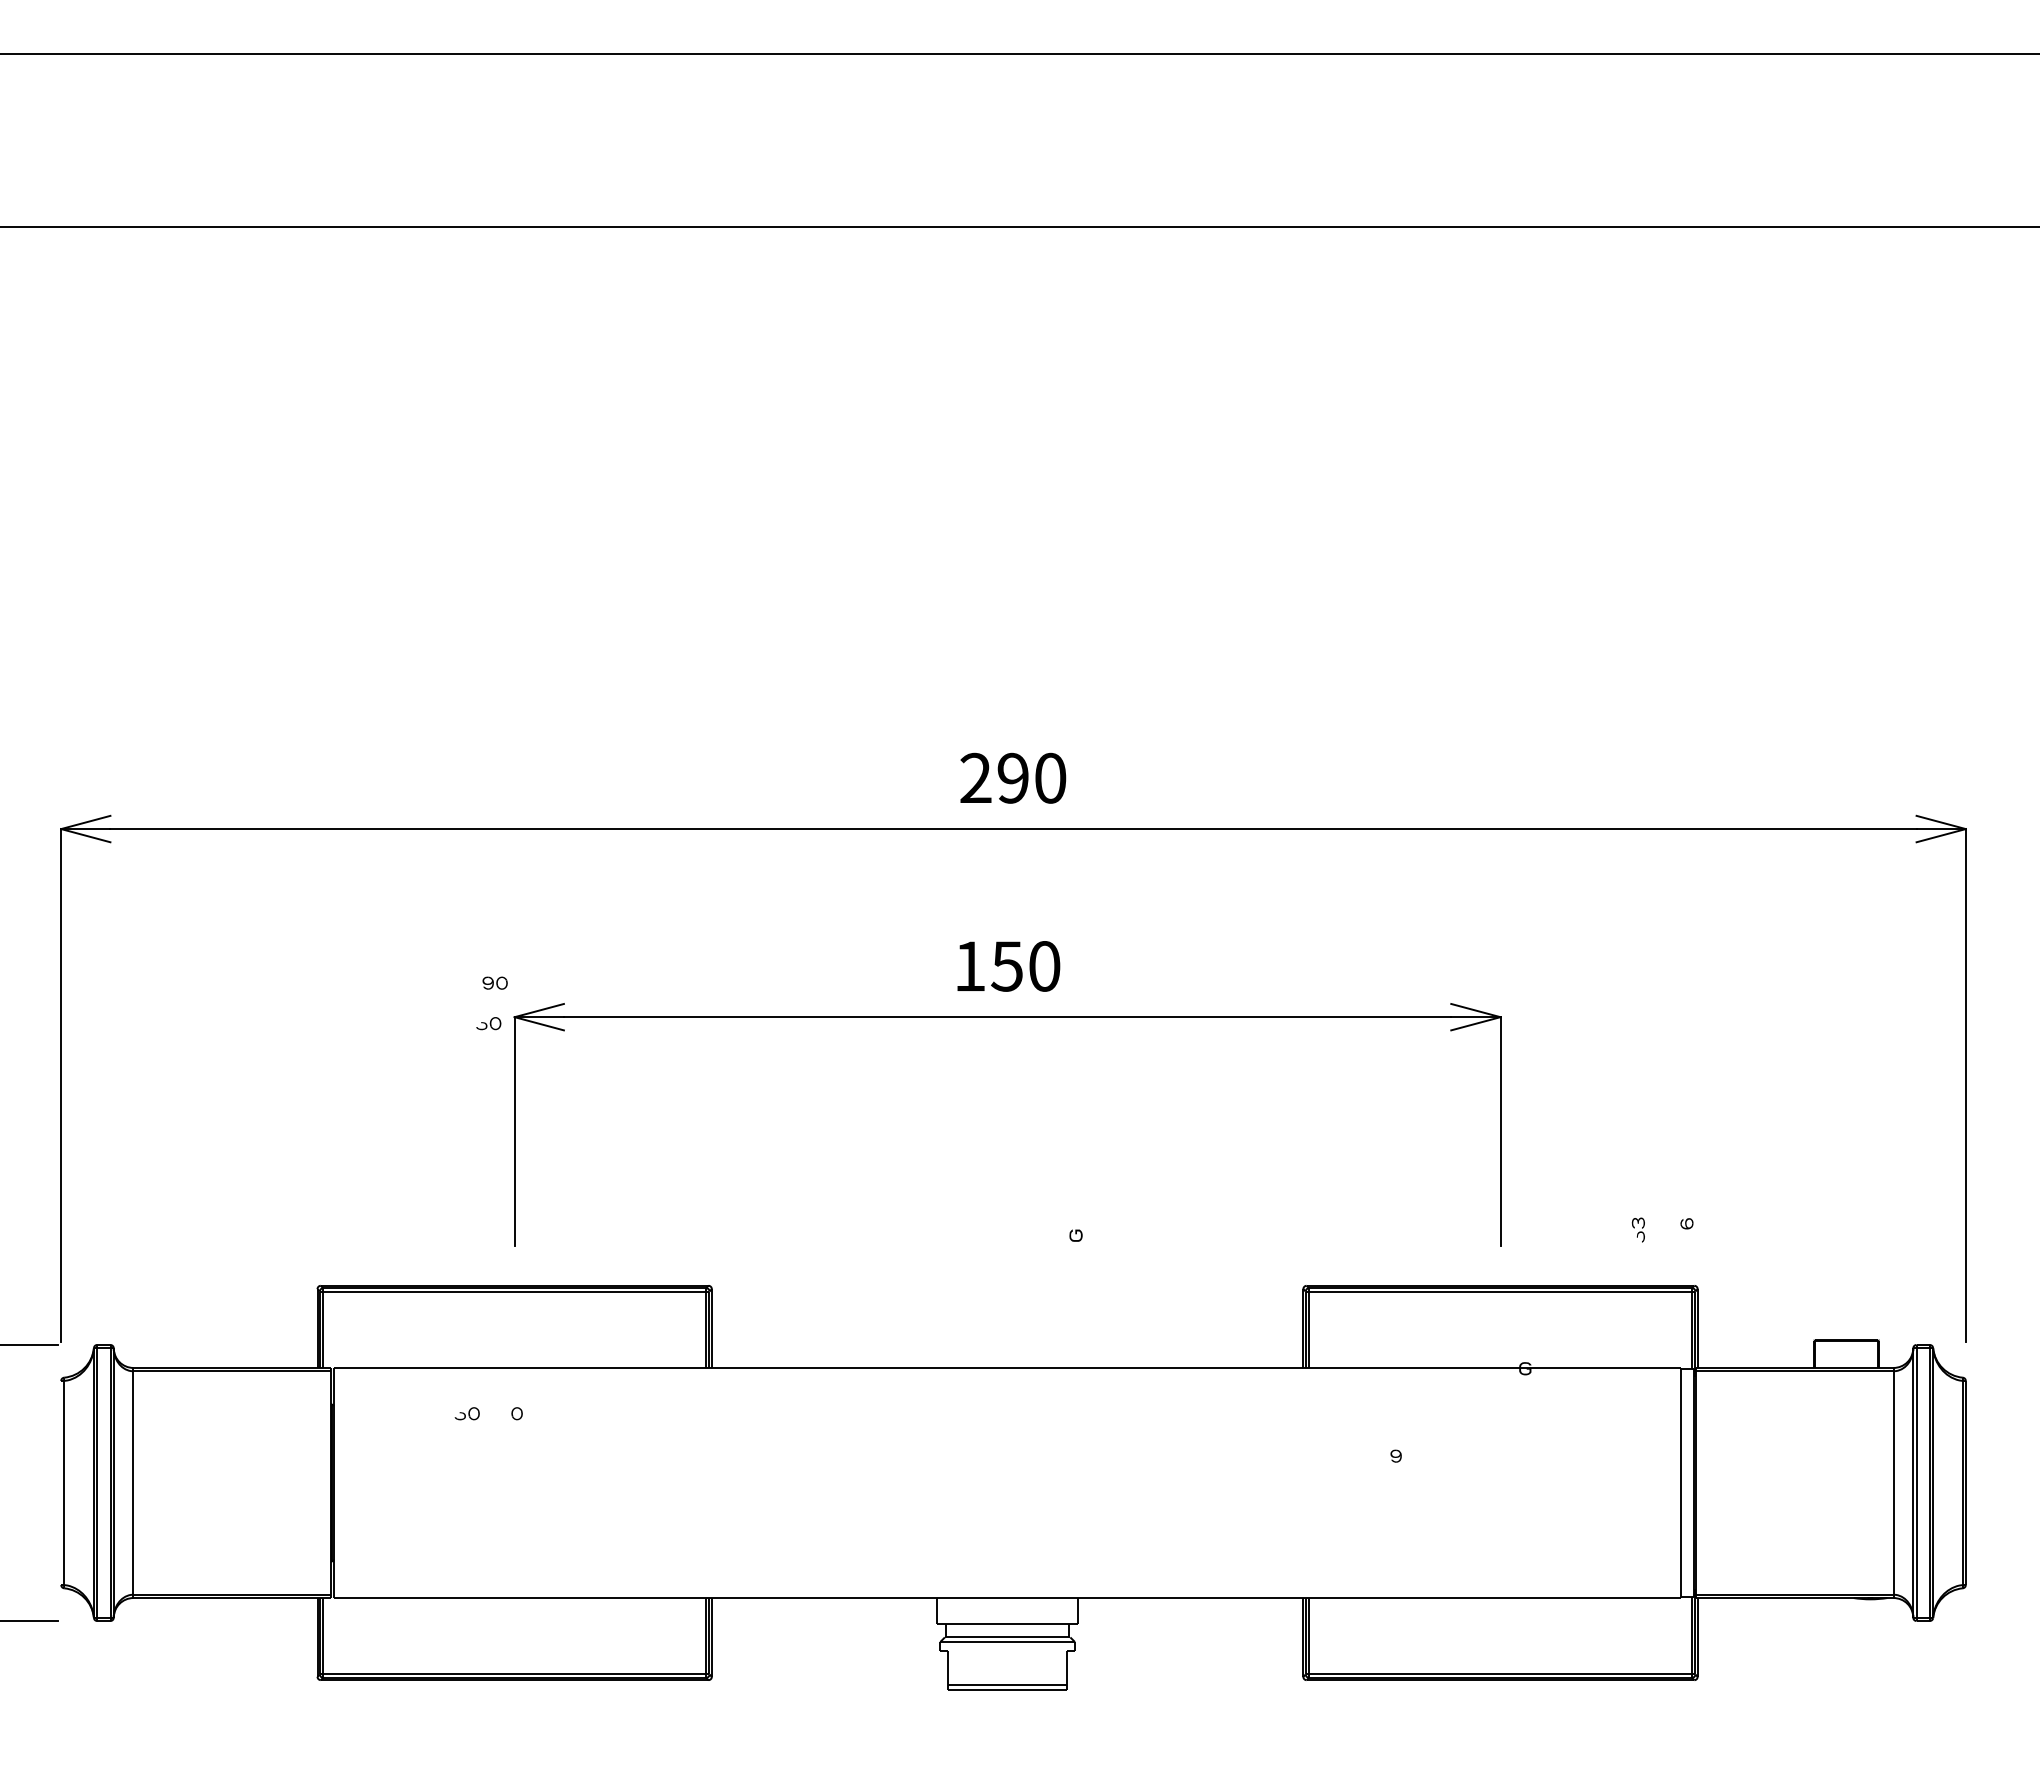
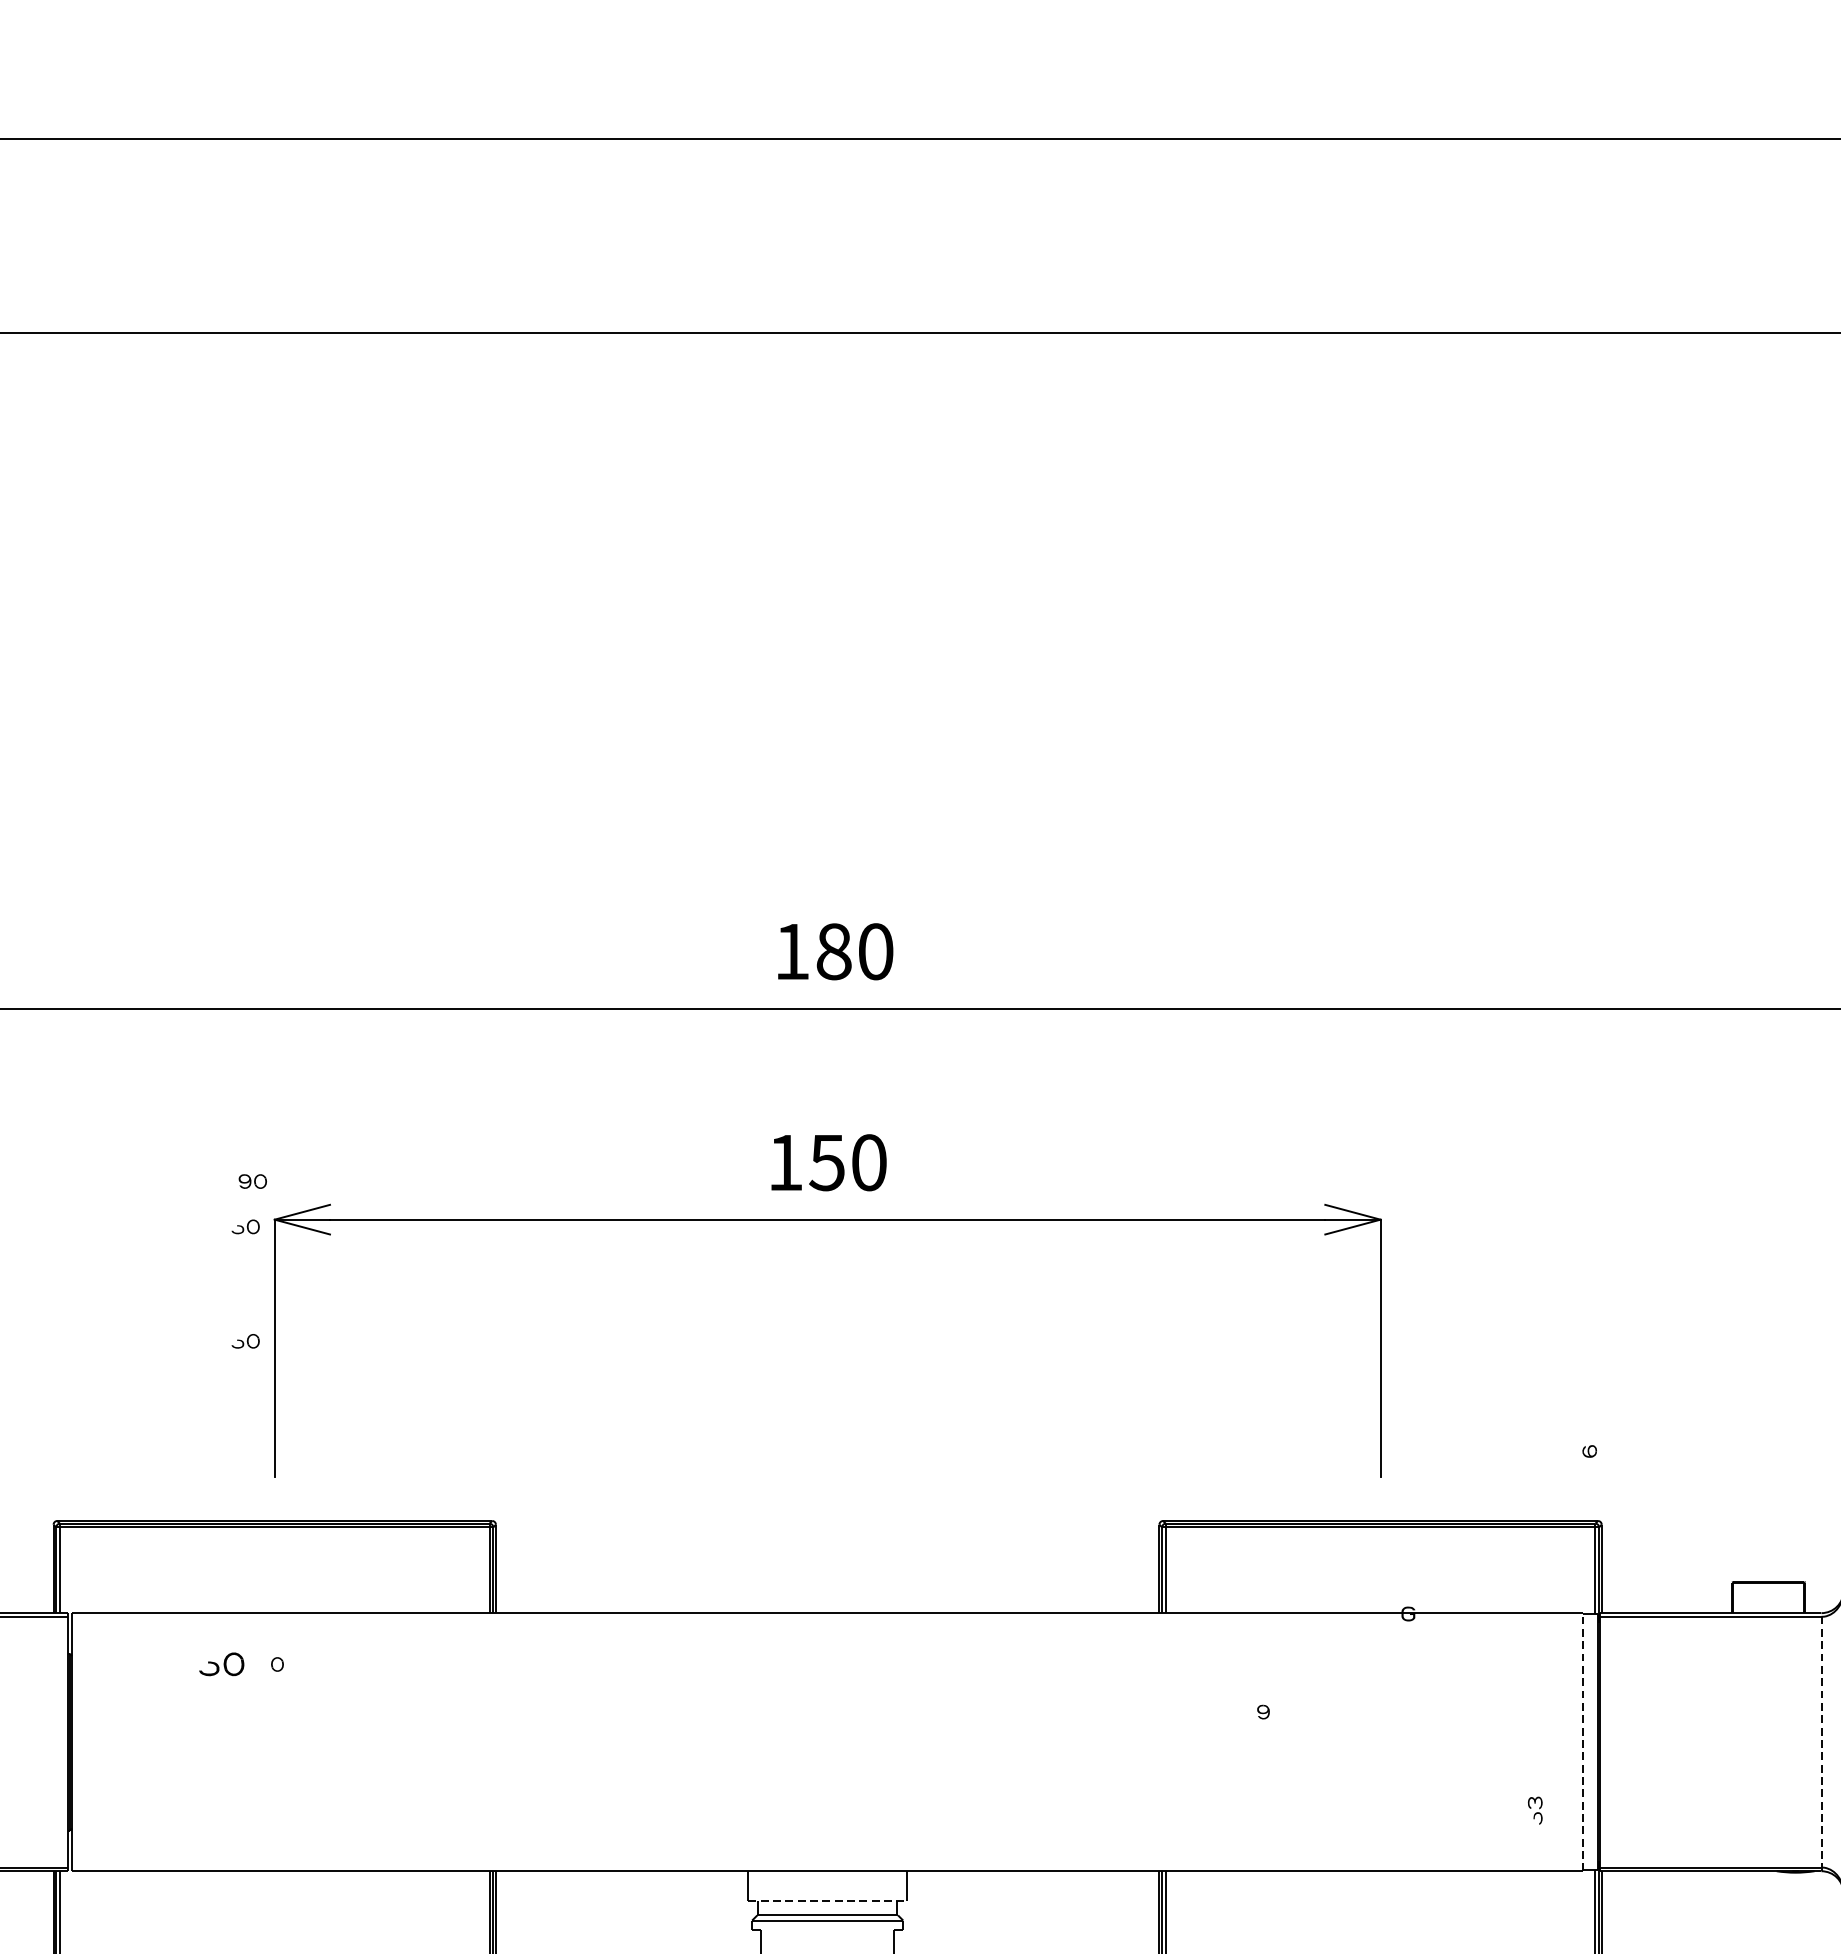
text: (994, 777) -> (812, 950), 290 -> 180
part: (488, 1125) -> (245, 1341), added
part: (1637, 1229) -> (1534, 1810), moved
fill: (1075, 1235) -> (903, 1464), removed
part: (466, 1413) -> (220, 1664), size x1.6
line: (1681, 1482) -> (1583, 1741), solid -> dashed
line: (1893, 1482) -> (1821, 1741), solid -> dashed
line: (1007, 1624) -> (827, 1900), solid -> dashed

